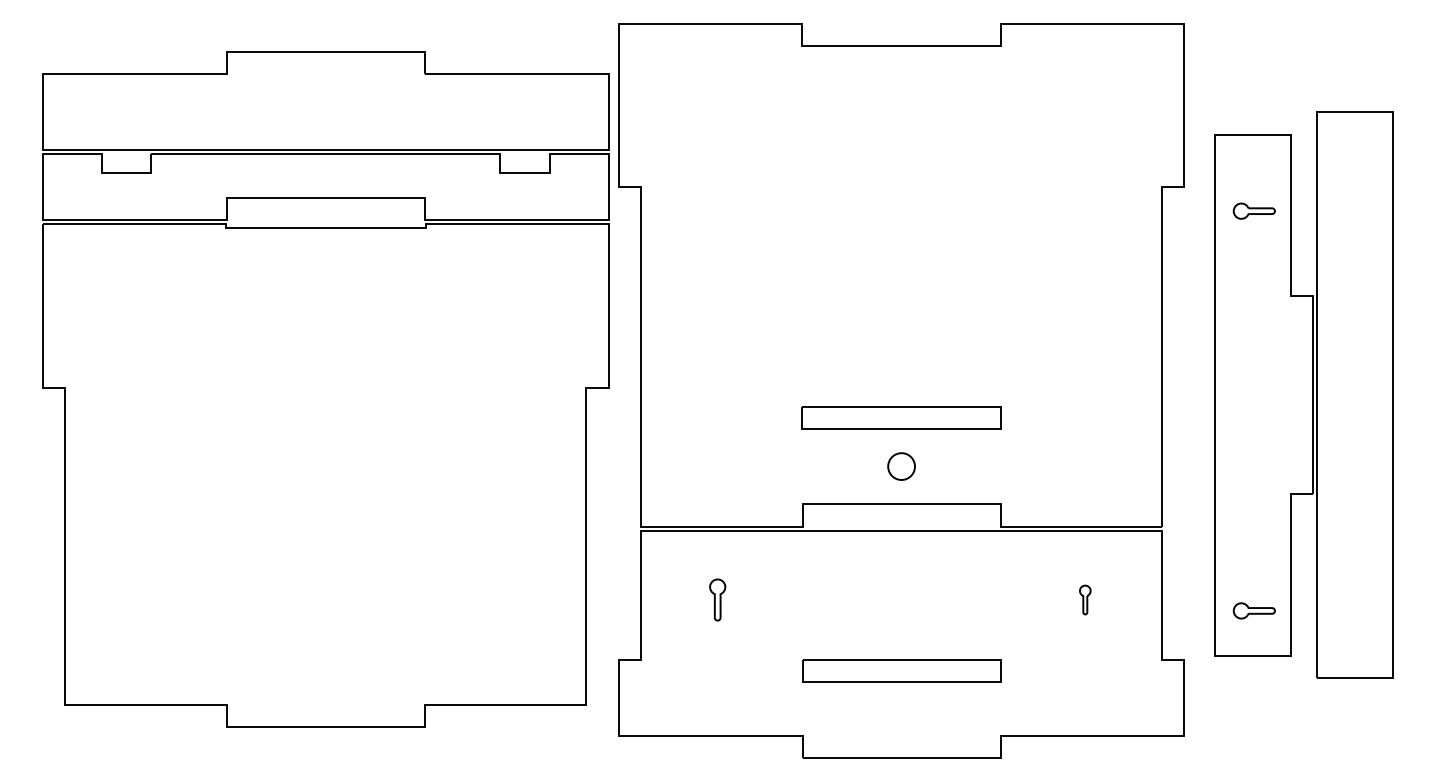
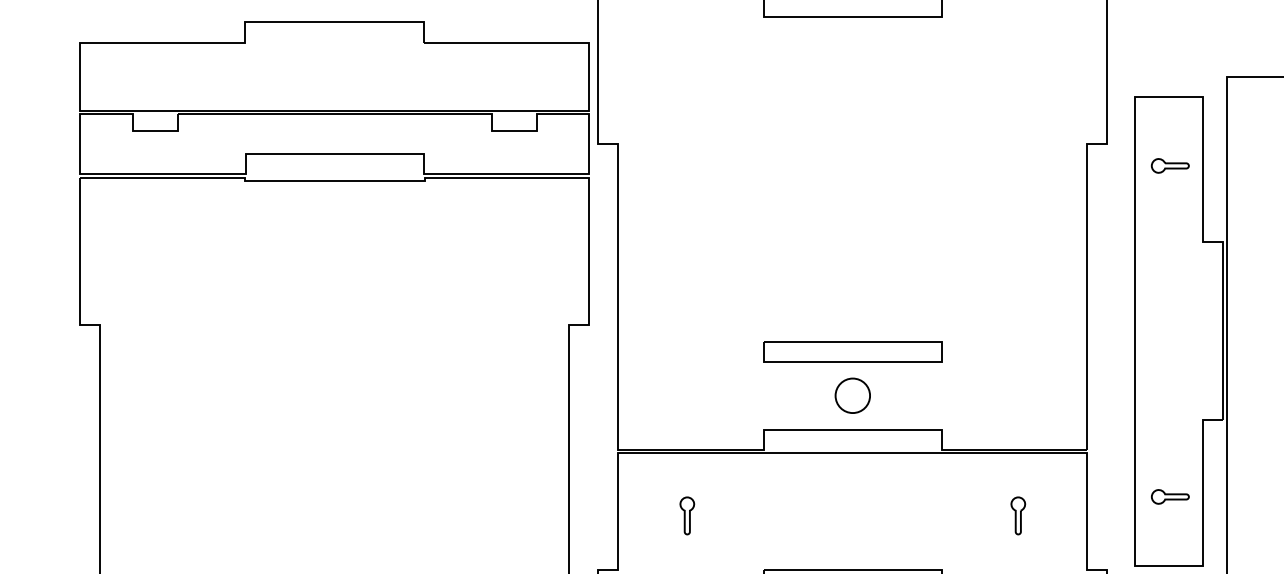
circle: (901, 466) -> (852, 395), size x1.43
part: (1084, 599) -> (1017, 515), size x1.43
part: (1253, 610) -> (1169, 496), moved

